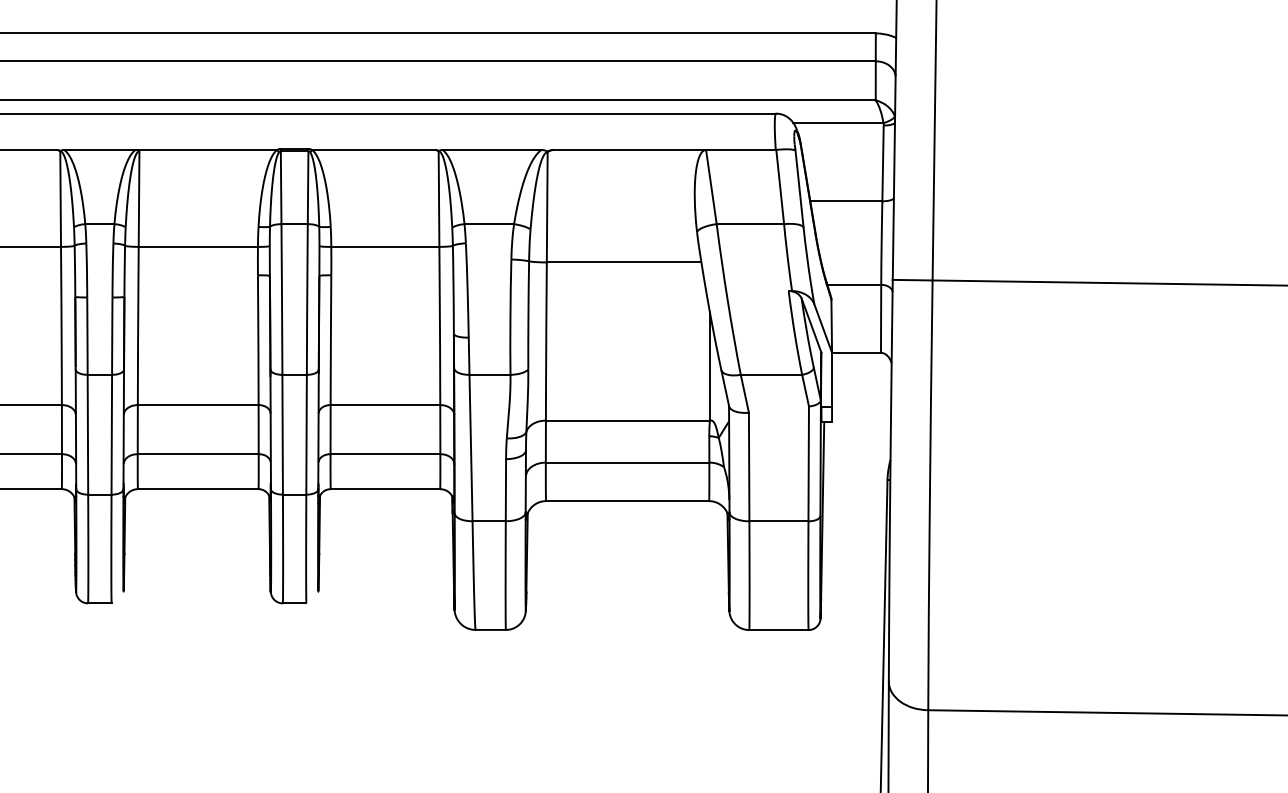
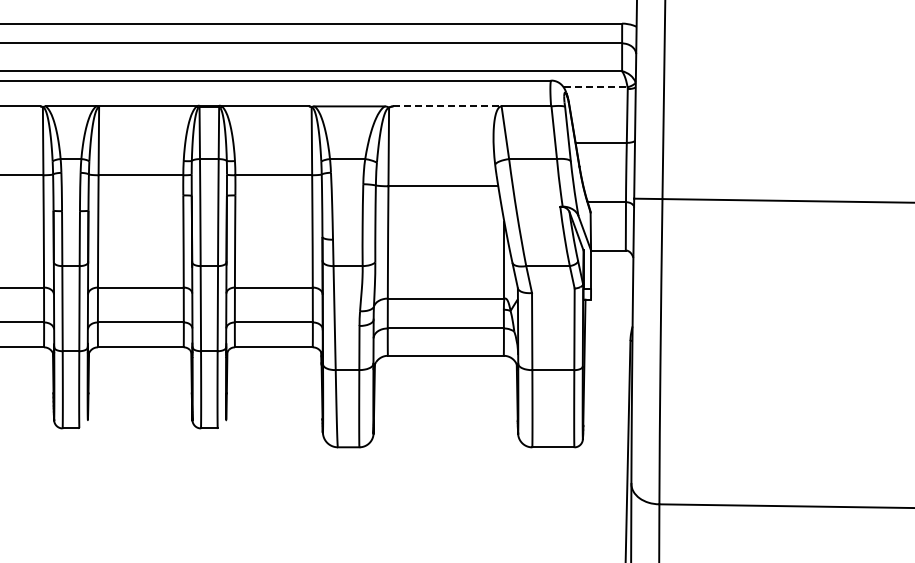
line: (839, 123) -> (596, 87), solid -> dashed
line: (631, 150) -> (448, 106), solid -> dashed

